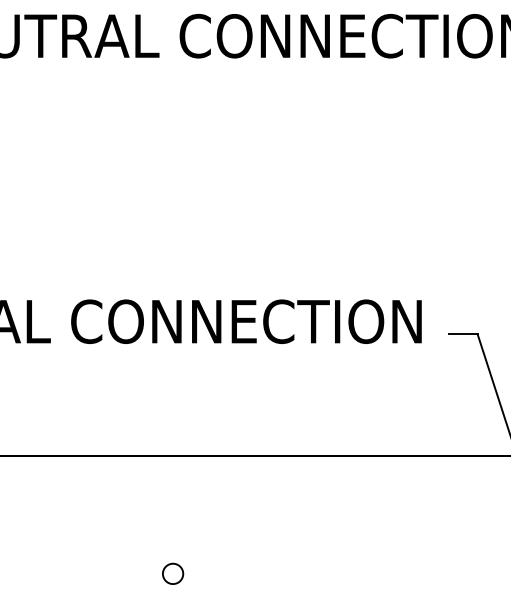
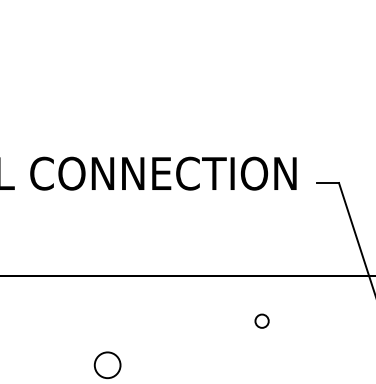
circle: (375, 515) -> (261, 320), added
circle: (173, 573) -> (107, 364), size x1.67

